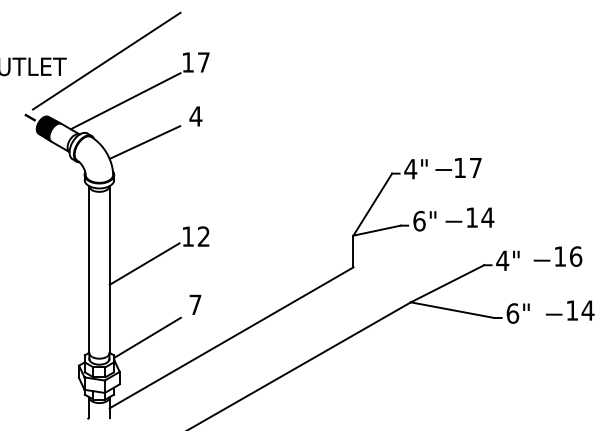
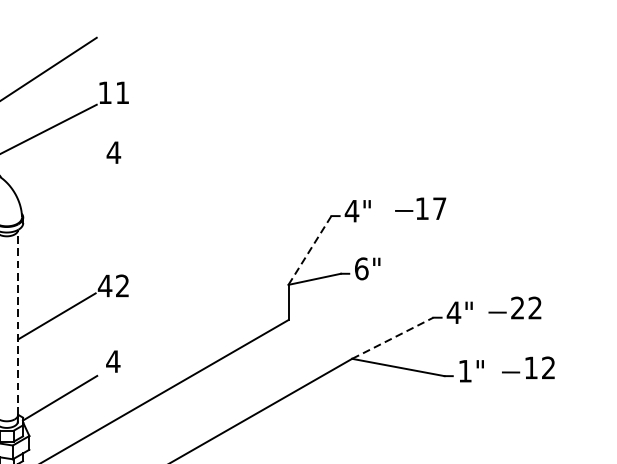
text: (203, 62) -> (122, 92), 17 -> 11
line: (144, 142) -> (56, 181), removed
part: (458, 167) -> (420, 208), moved
line: (372, 204) -> (309, 250), solid -> dashed
part: (469, 217) -> (417, 264), removed
text: (187, 236) -> (104, 285), 12 -> 42
text: (568, 256) -> (526, 307), 16 -> 22
line: (109, 268) -> (18, 321), solid -> dashed
line: (447, 283) -> (392, 337), solid -> dashed
text: (194, 304) -> (112, 361), 7 -> 4
text: (587, 310) -> (548, 367), 14 -> 12
text: (512, 313) -> (464, 371), 6" -> 1"

